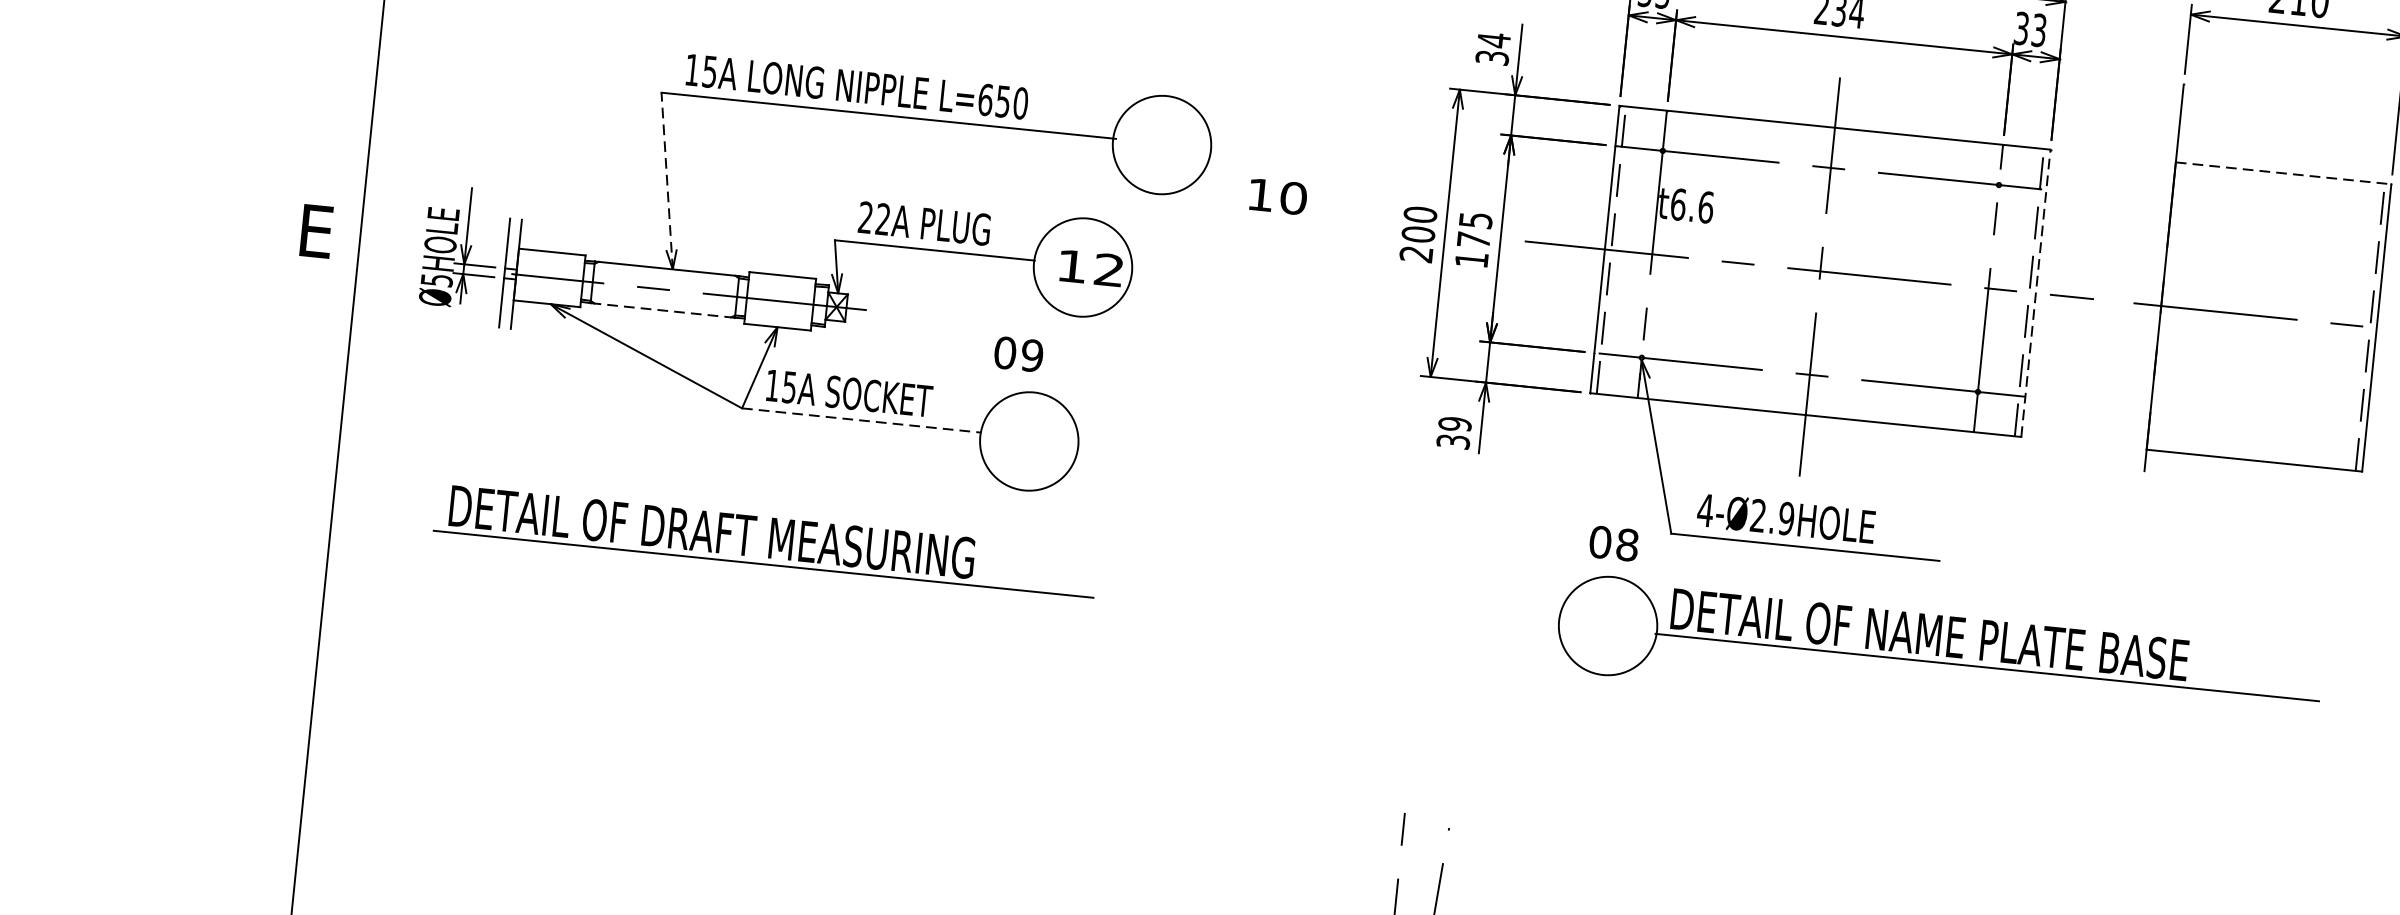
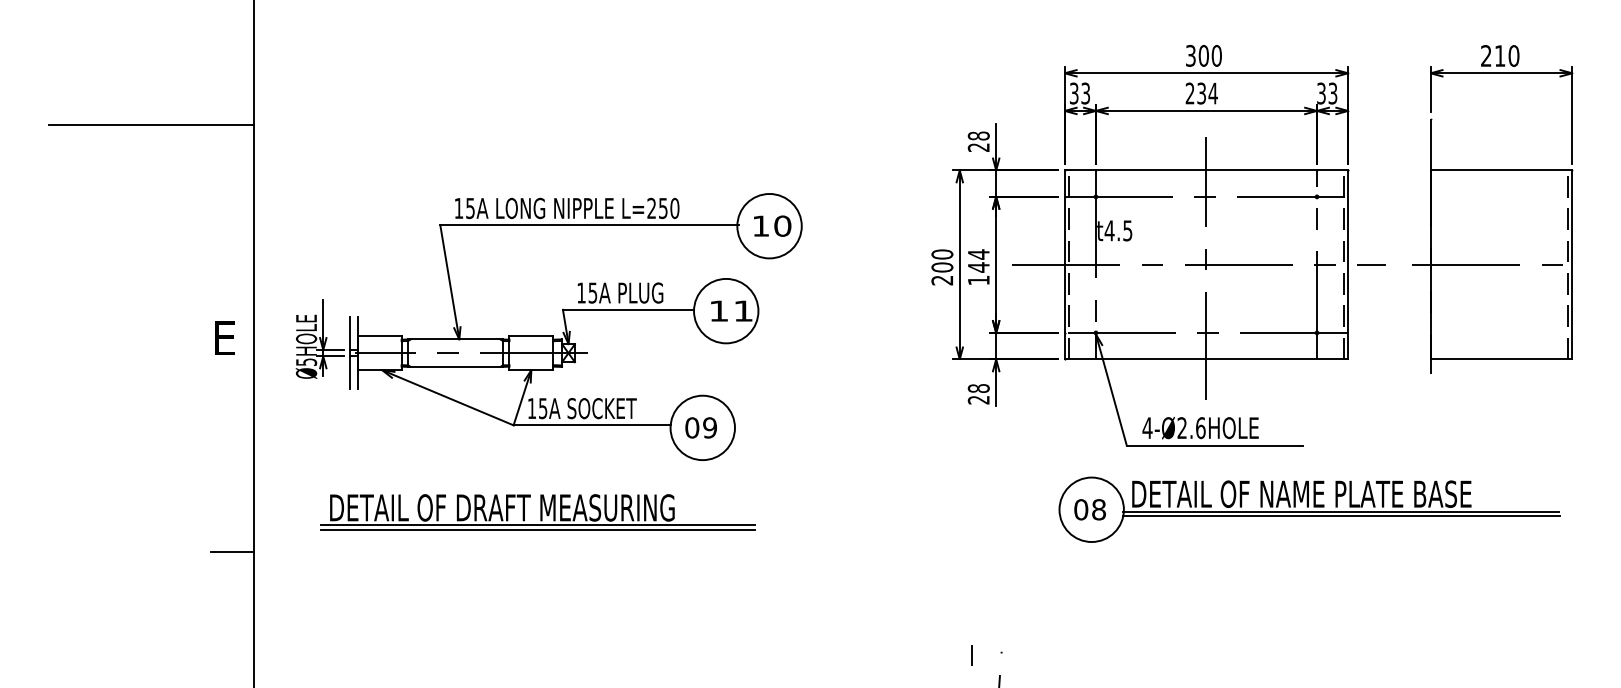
text: (1492, 48) -> (978, 141), 34 -> 28
text: (985, 99) -> (651, 208), L=650 -> L=250
line: (2283, 173) -> (1501, 170), dashed -> solid
line: (666, 181) -> (449, 282), dashed -> solid
text: (1278, 195) -> (772, 225), moved
text: (1691, 205) -> (1118, 230), t6.6 -> t4.5
text: (874, 217) -> (587, 292), 22A -> 15A
text: (1474, 229) -> (978, 260), 175 -> 144
text: (1109, 269) -> (743, 310), 12 -> 11
line: (2036, 292) -> (1348, 264), dashed -> solid
line: (662, 309) -> (455, 366), dashed -> solid
text: (1017, 353) -> (700, 427), moved
line: (861, 420) -> (592, 425), dashed -> solid
text: (1453, 433) -> (978, 394), 39 -> 28
text: (1786, 519) -> (1200, 428), 4-Ø2.9HOLE -> 4-Ø2.6HOLE
text: (1613, 543) -> (1089, 509), moved
line: (294, 558) -> (232, 552), added
line: (762, 570) -> (537, 529), added
line: (1987, 673) -> (1341, 515), added

